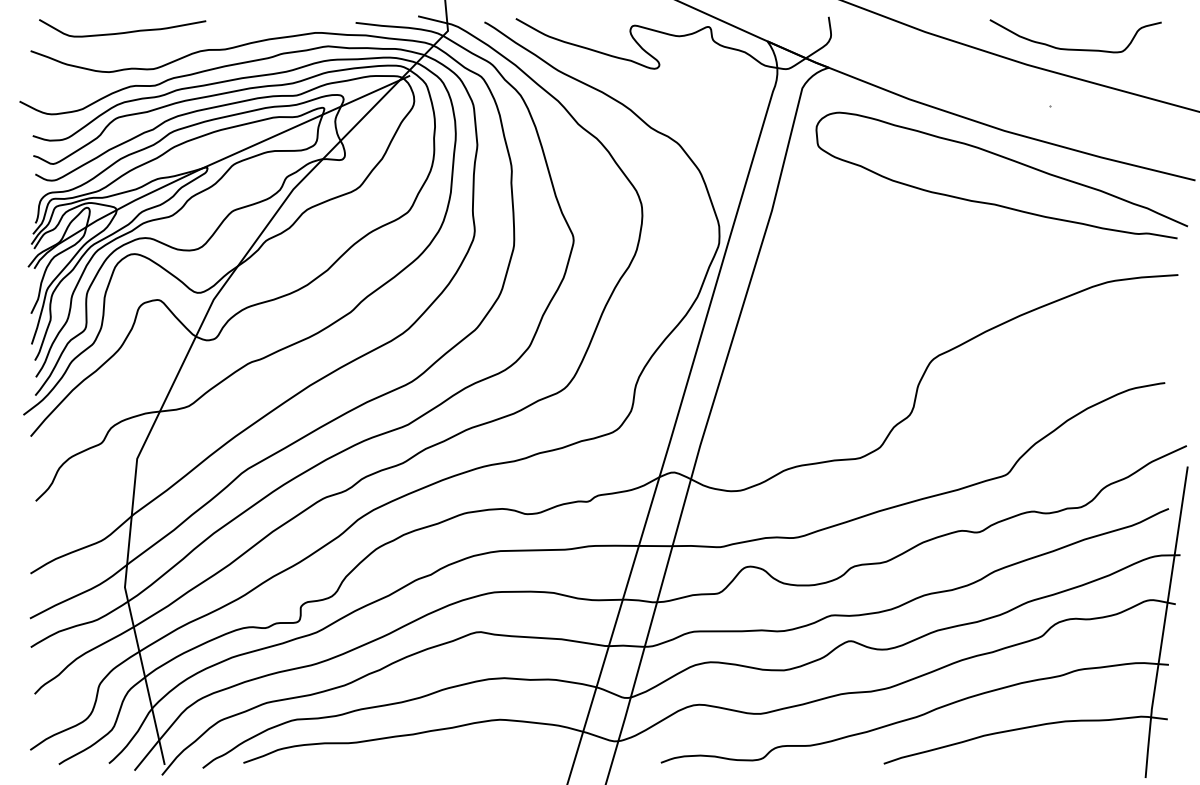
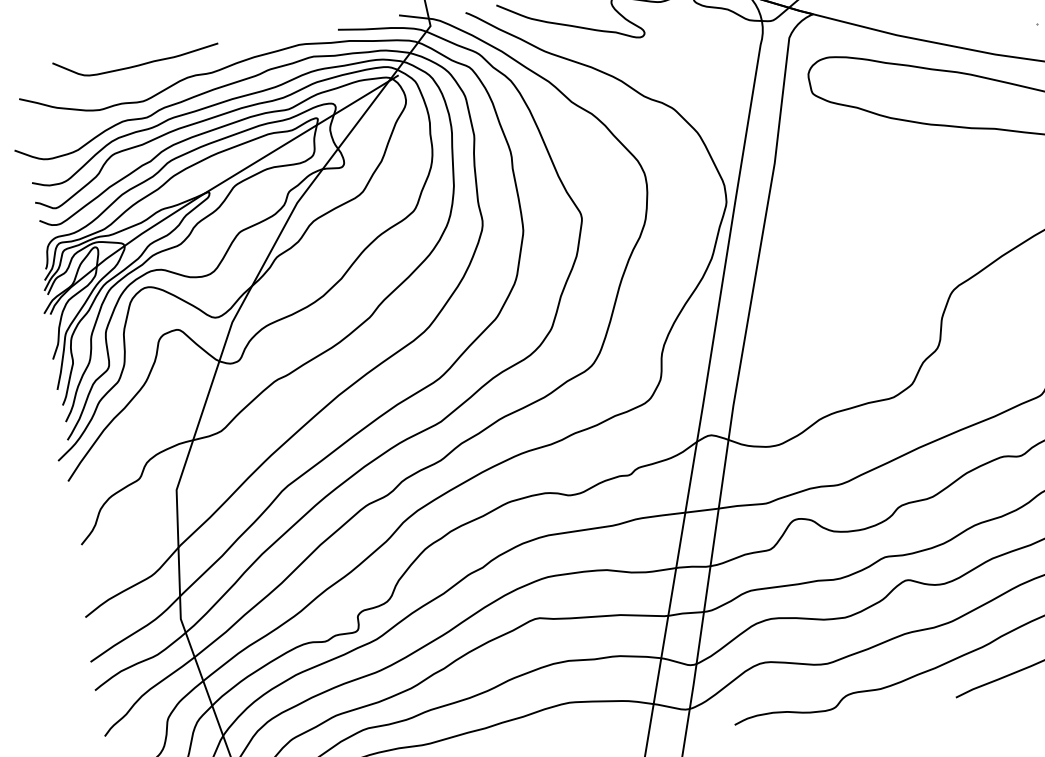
curve: (122, 32) -> (136, 65), moved

